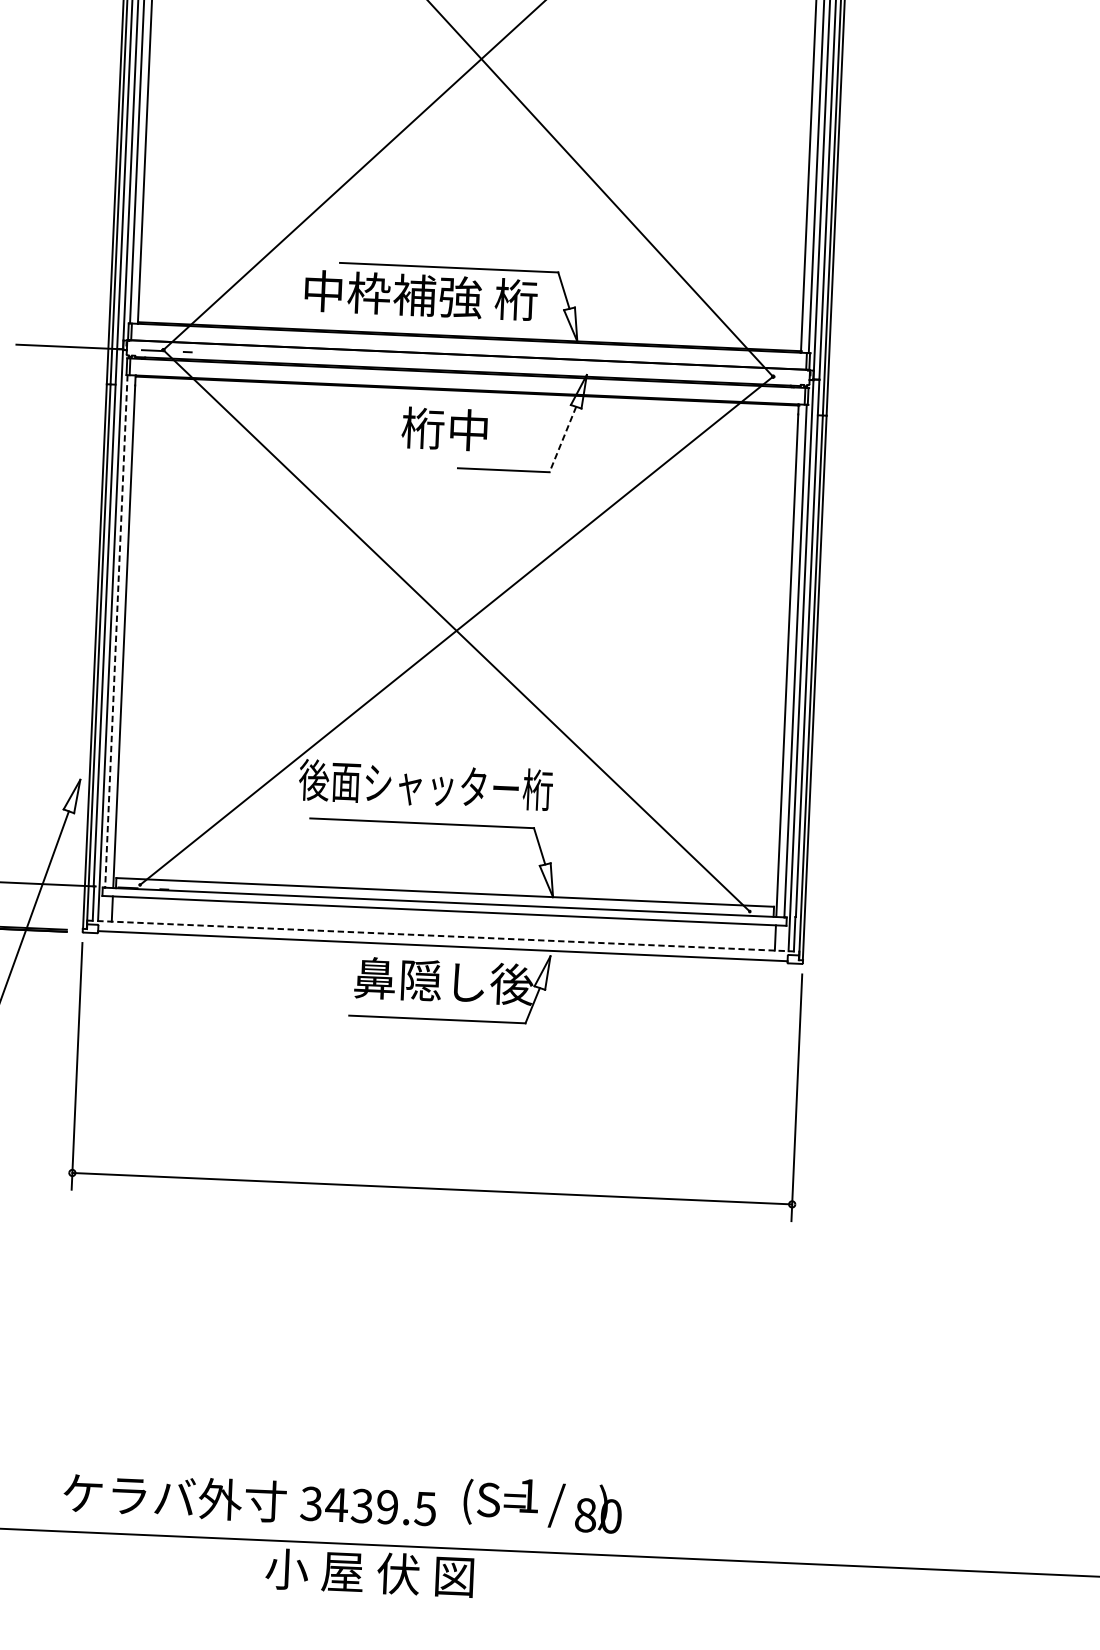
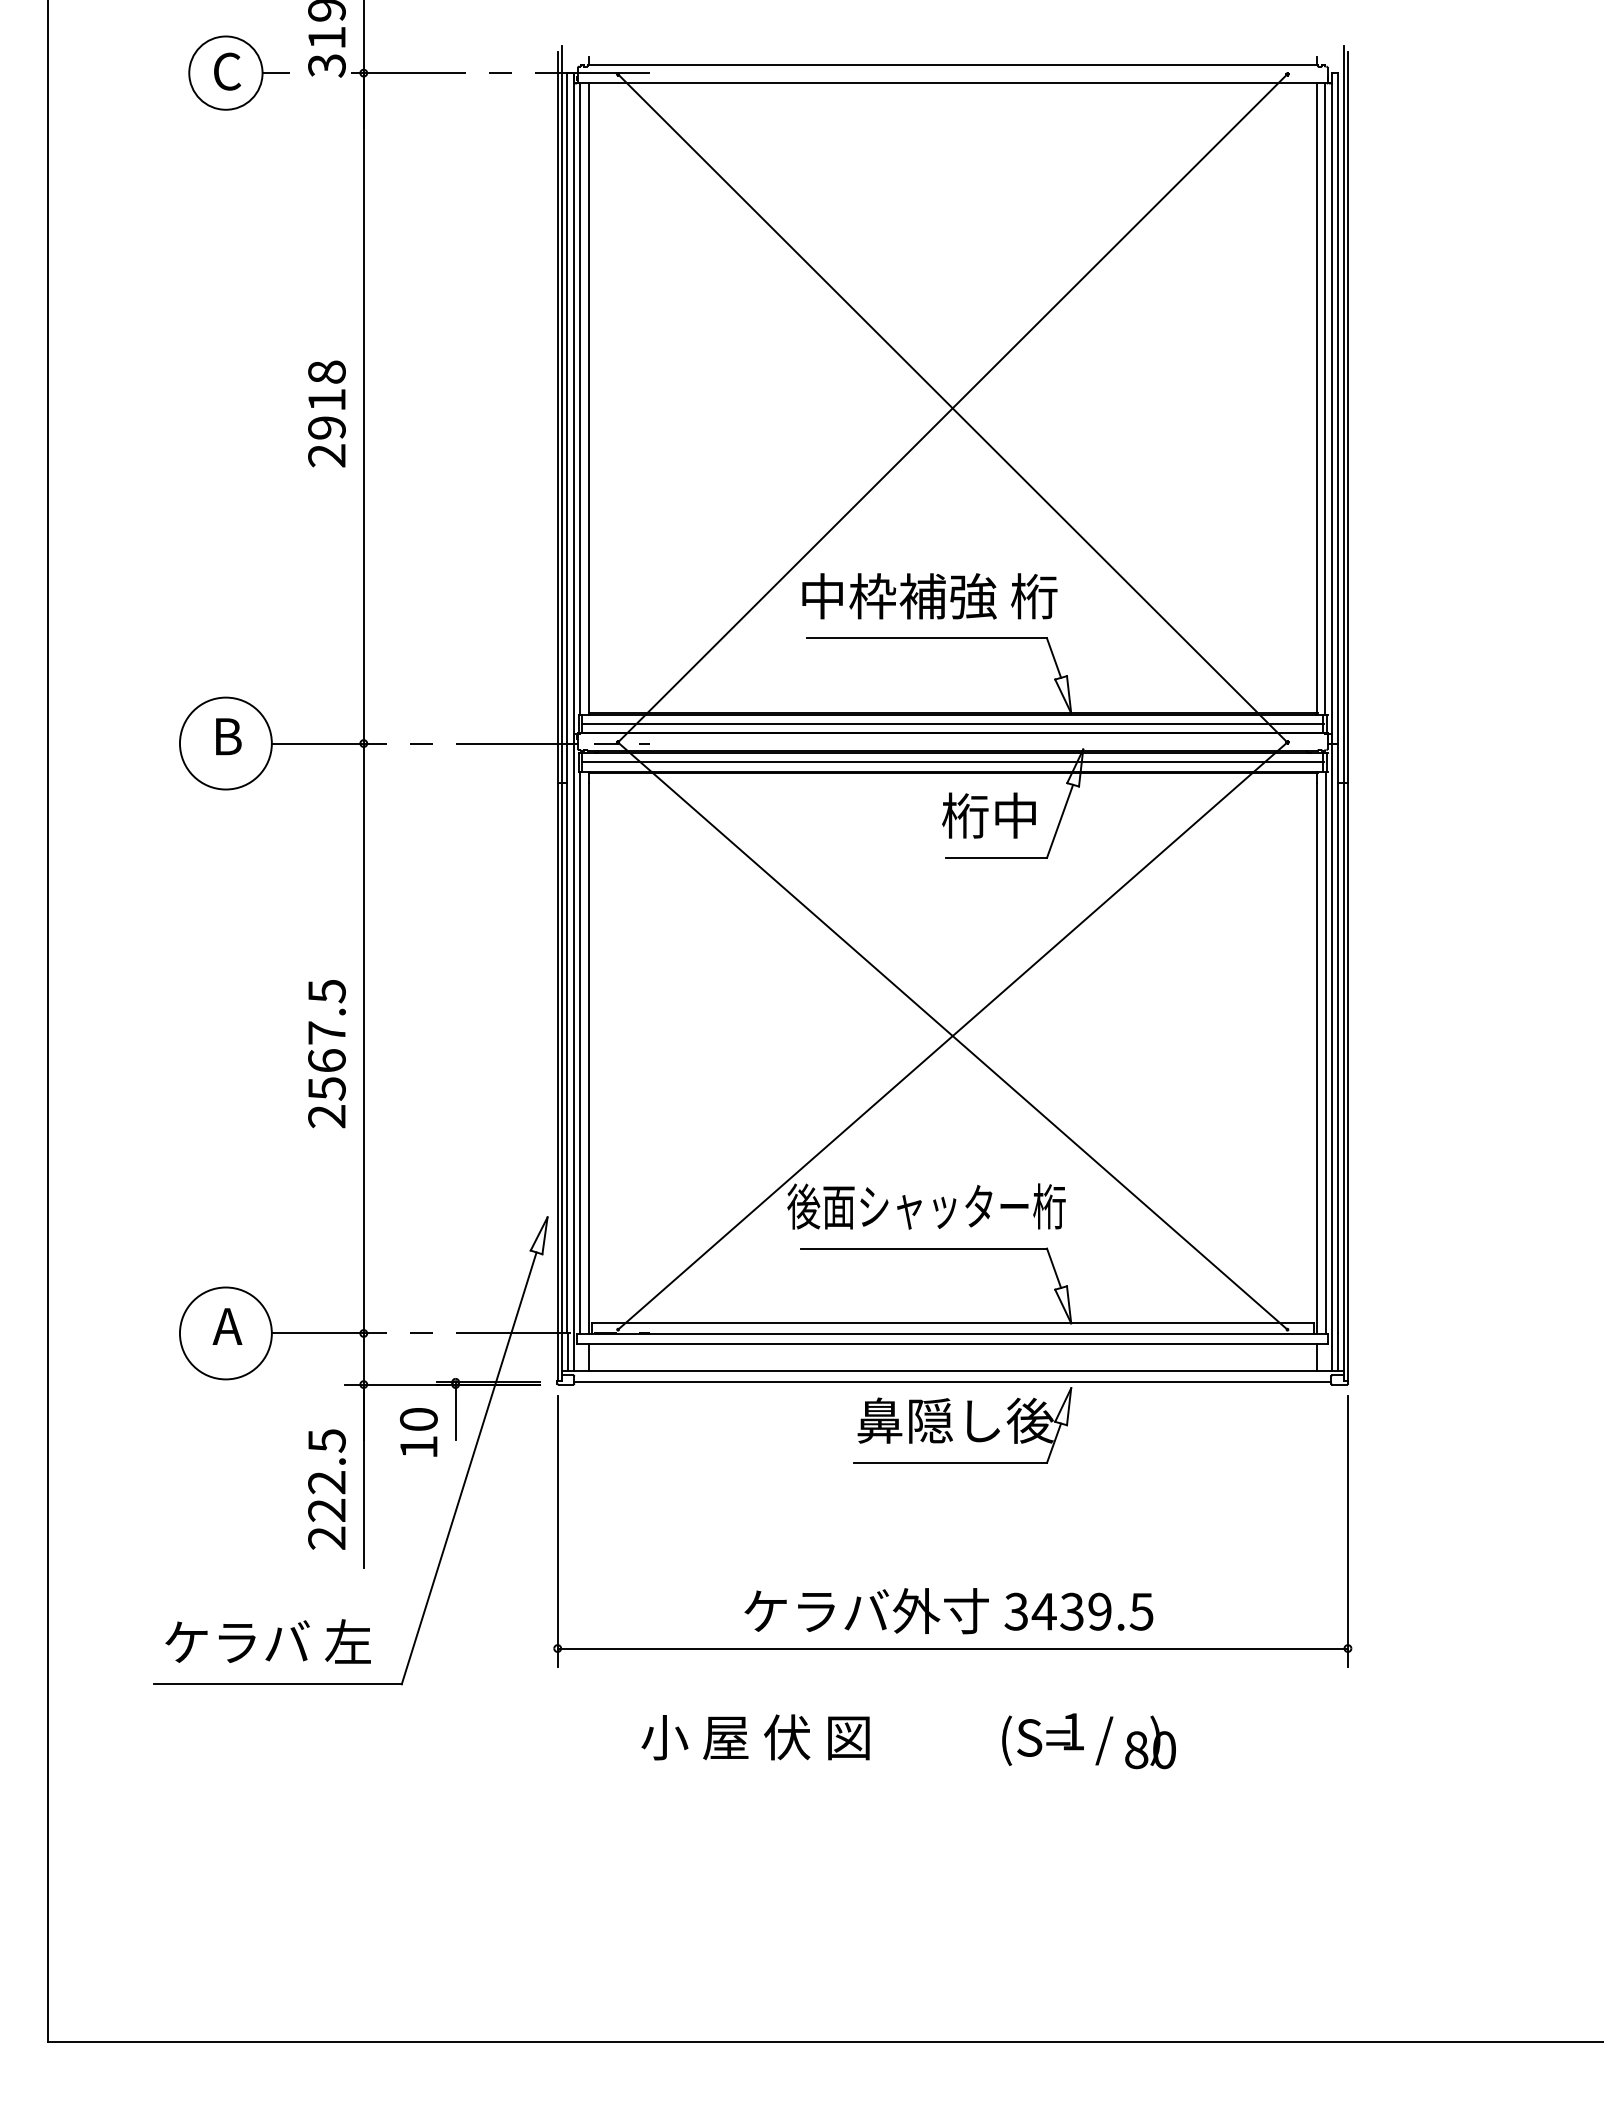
text: (420, 295) -> (929, 596), moved
line: (469, 347) -> (953, 724), added
line: (468, 381) -> (953, 762), added
text: (444, 428) -> (988, 815), moved
line: (563, 439) -> (1060, 821), dashed -> solid
line: (115, 631) -> (579, 1053), dashed -> solid
line: (443, 936) -> (952, 1371), dashed -> solid
text: (249, 1500) -> (948, 1611), moved
text: (542, 1505) -> (1088, 1741), moved
text: (369, 1572) -> (755, 1737), moved

